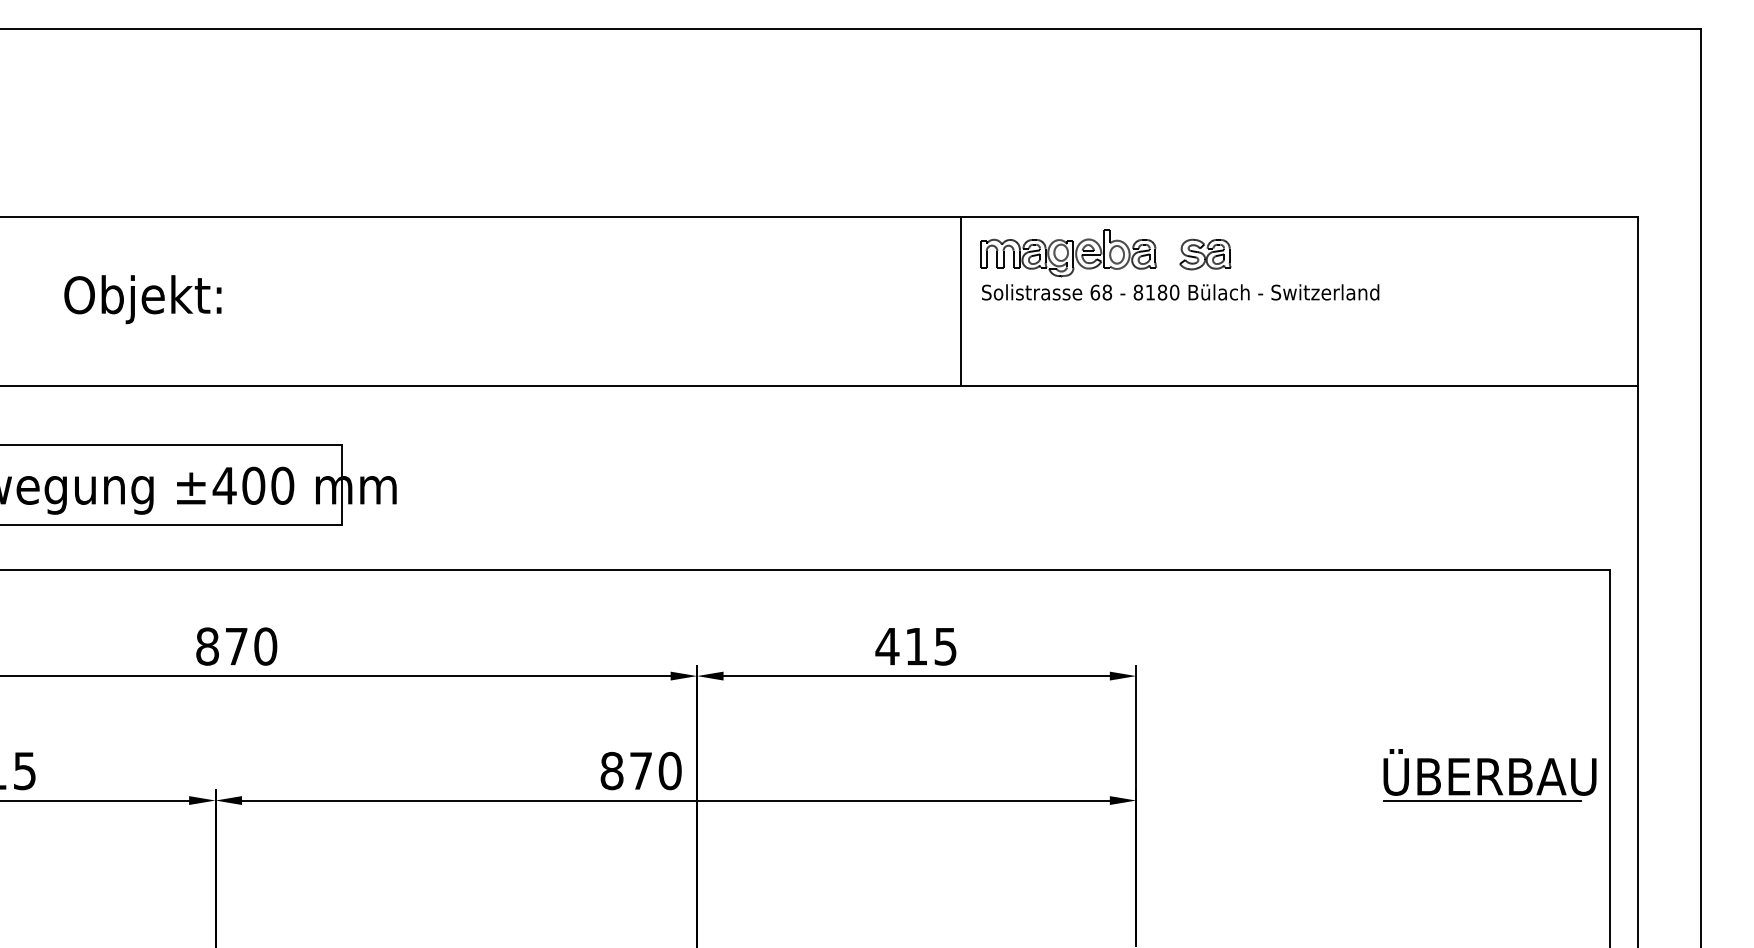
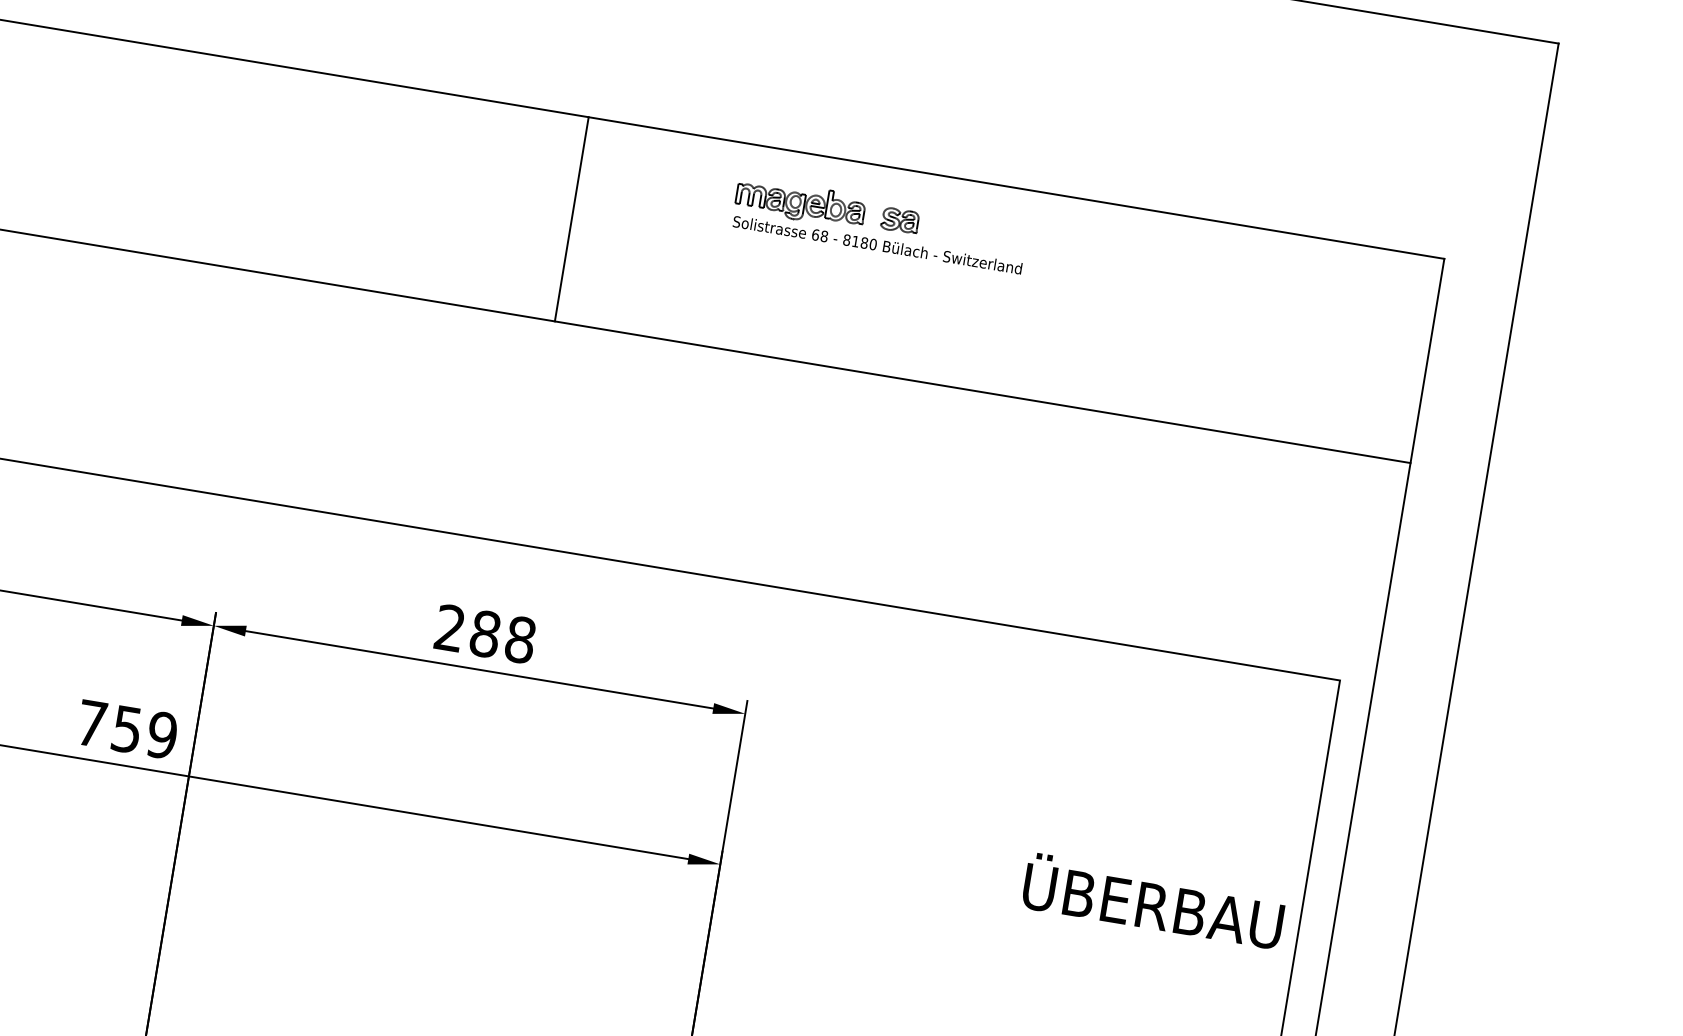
part: (1179, 264) -> (879, 224), size x0.6
line: (960, 301) -> (571, 219), moved
text: (916, 646) -> (485, 633), 415 -> 288
text: (640, 770) -> (126, 728), 870 -> 759
line: (1482, 800) -> (1139, 933), removed

